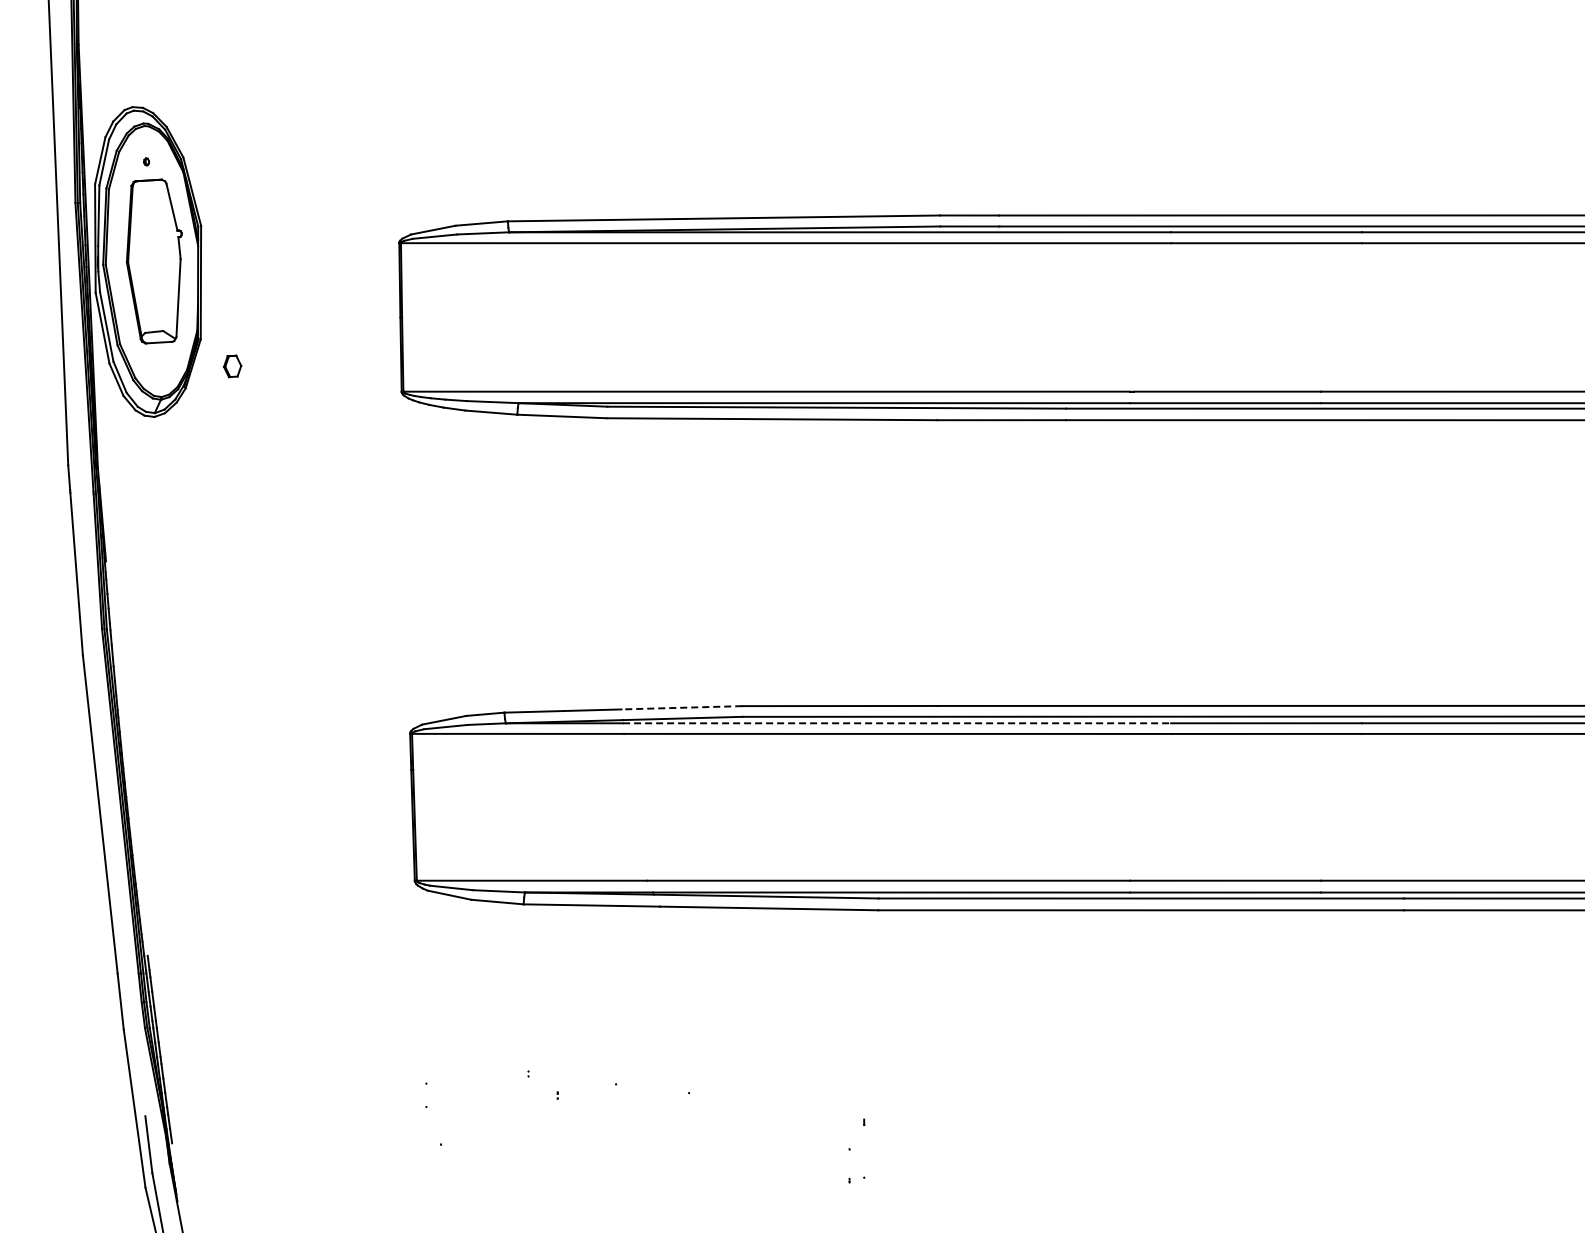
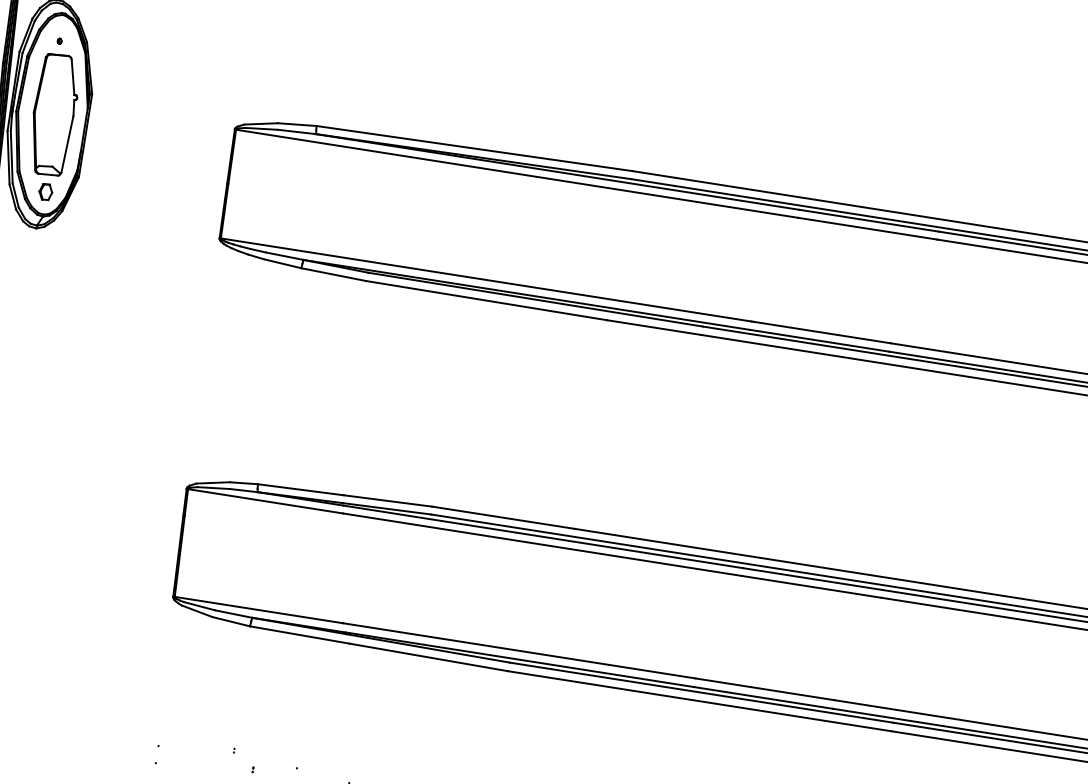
part: (232, 366) -> (45, 192), moved
line: (681, 707) -> (387, 500), dashed -> solid
line: (897, 723) -> (543, 537), dashed -> solid

